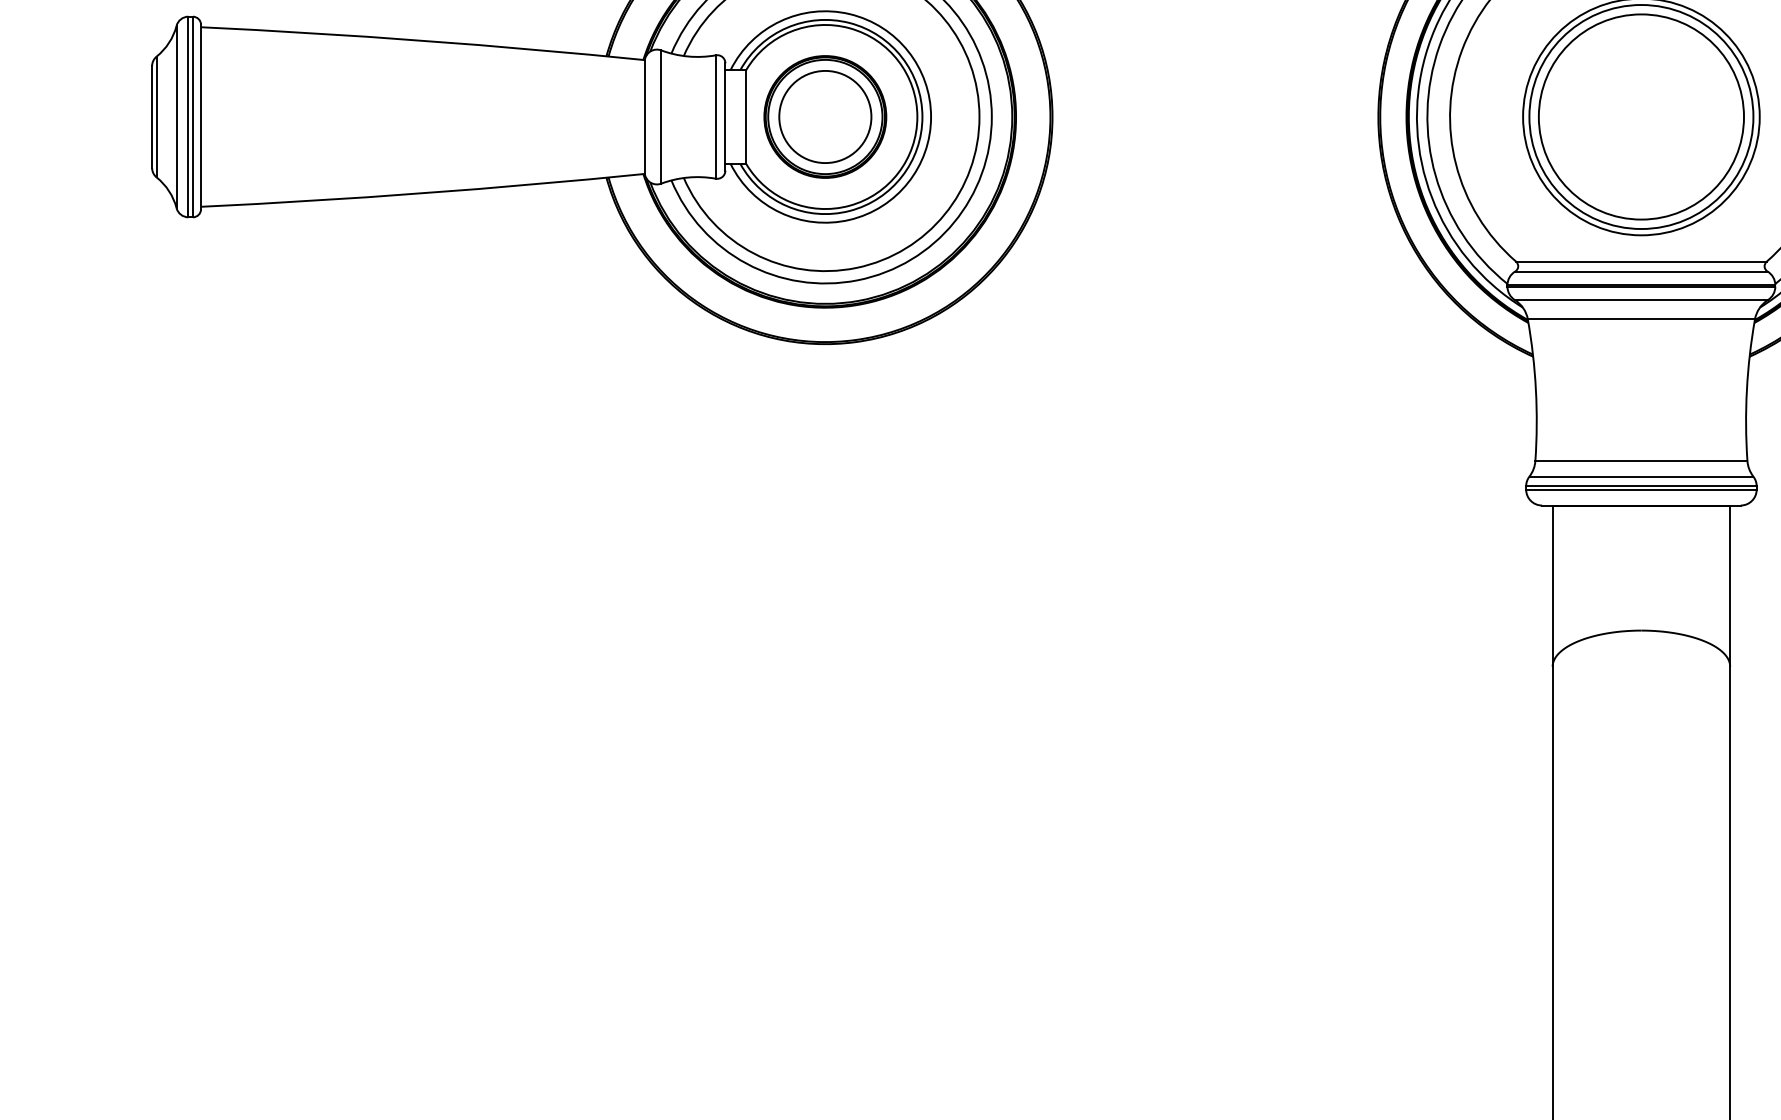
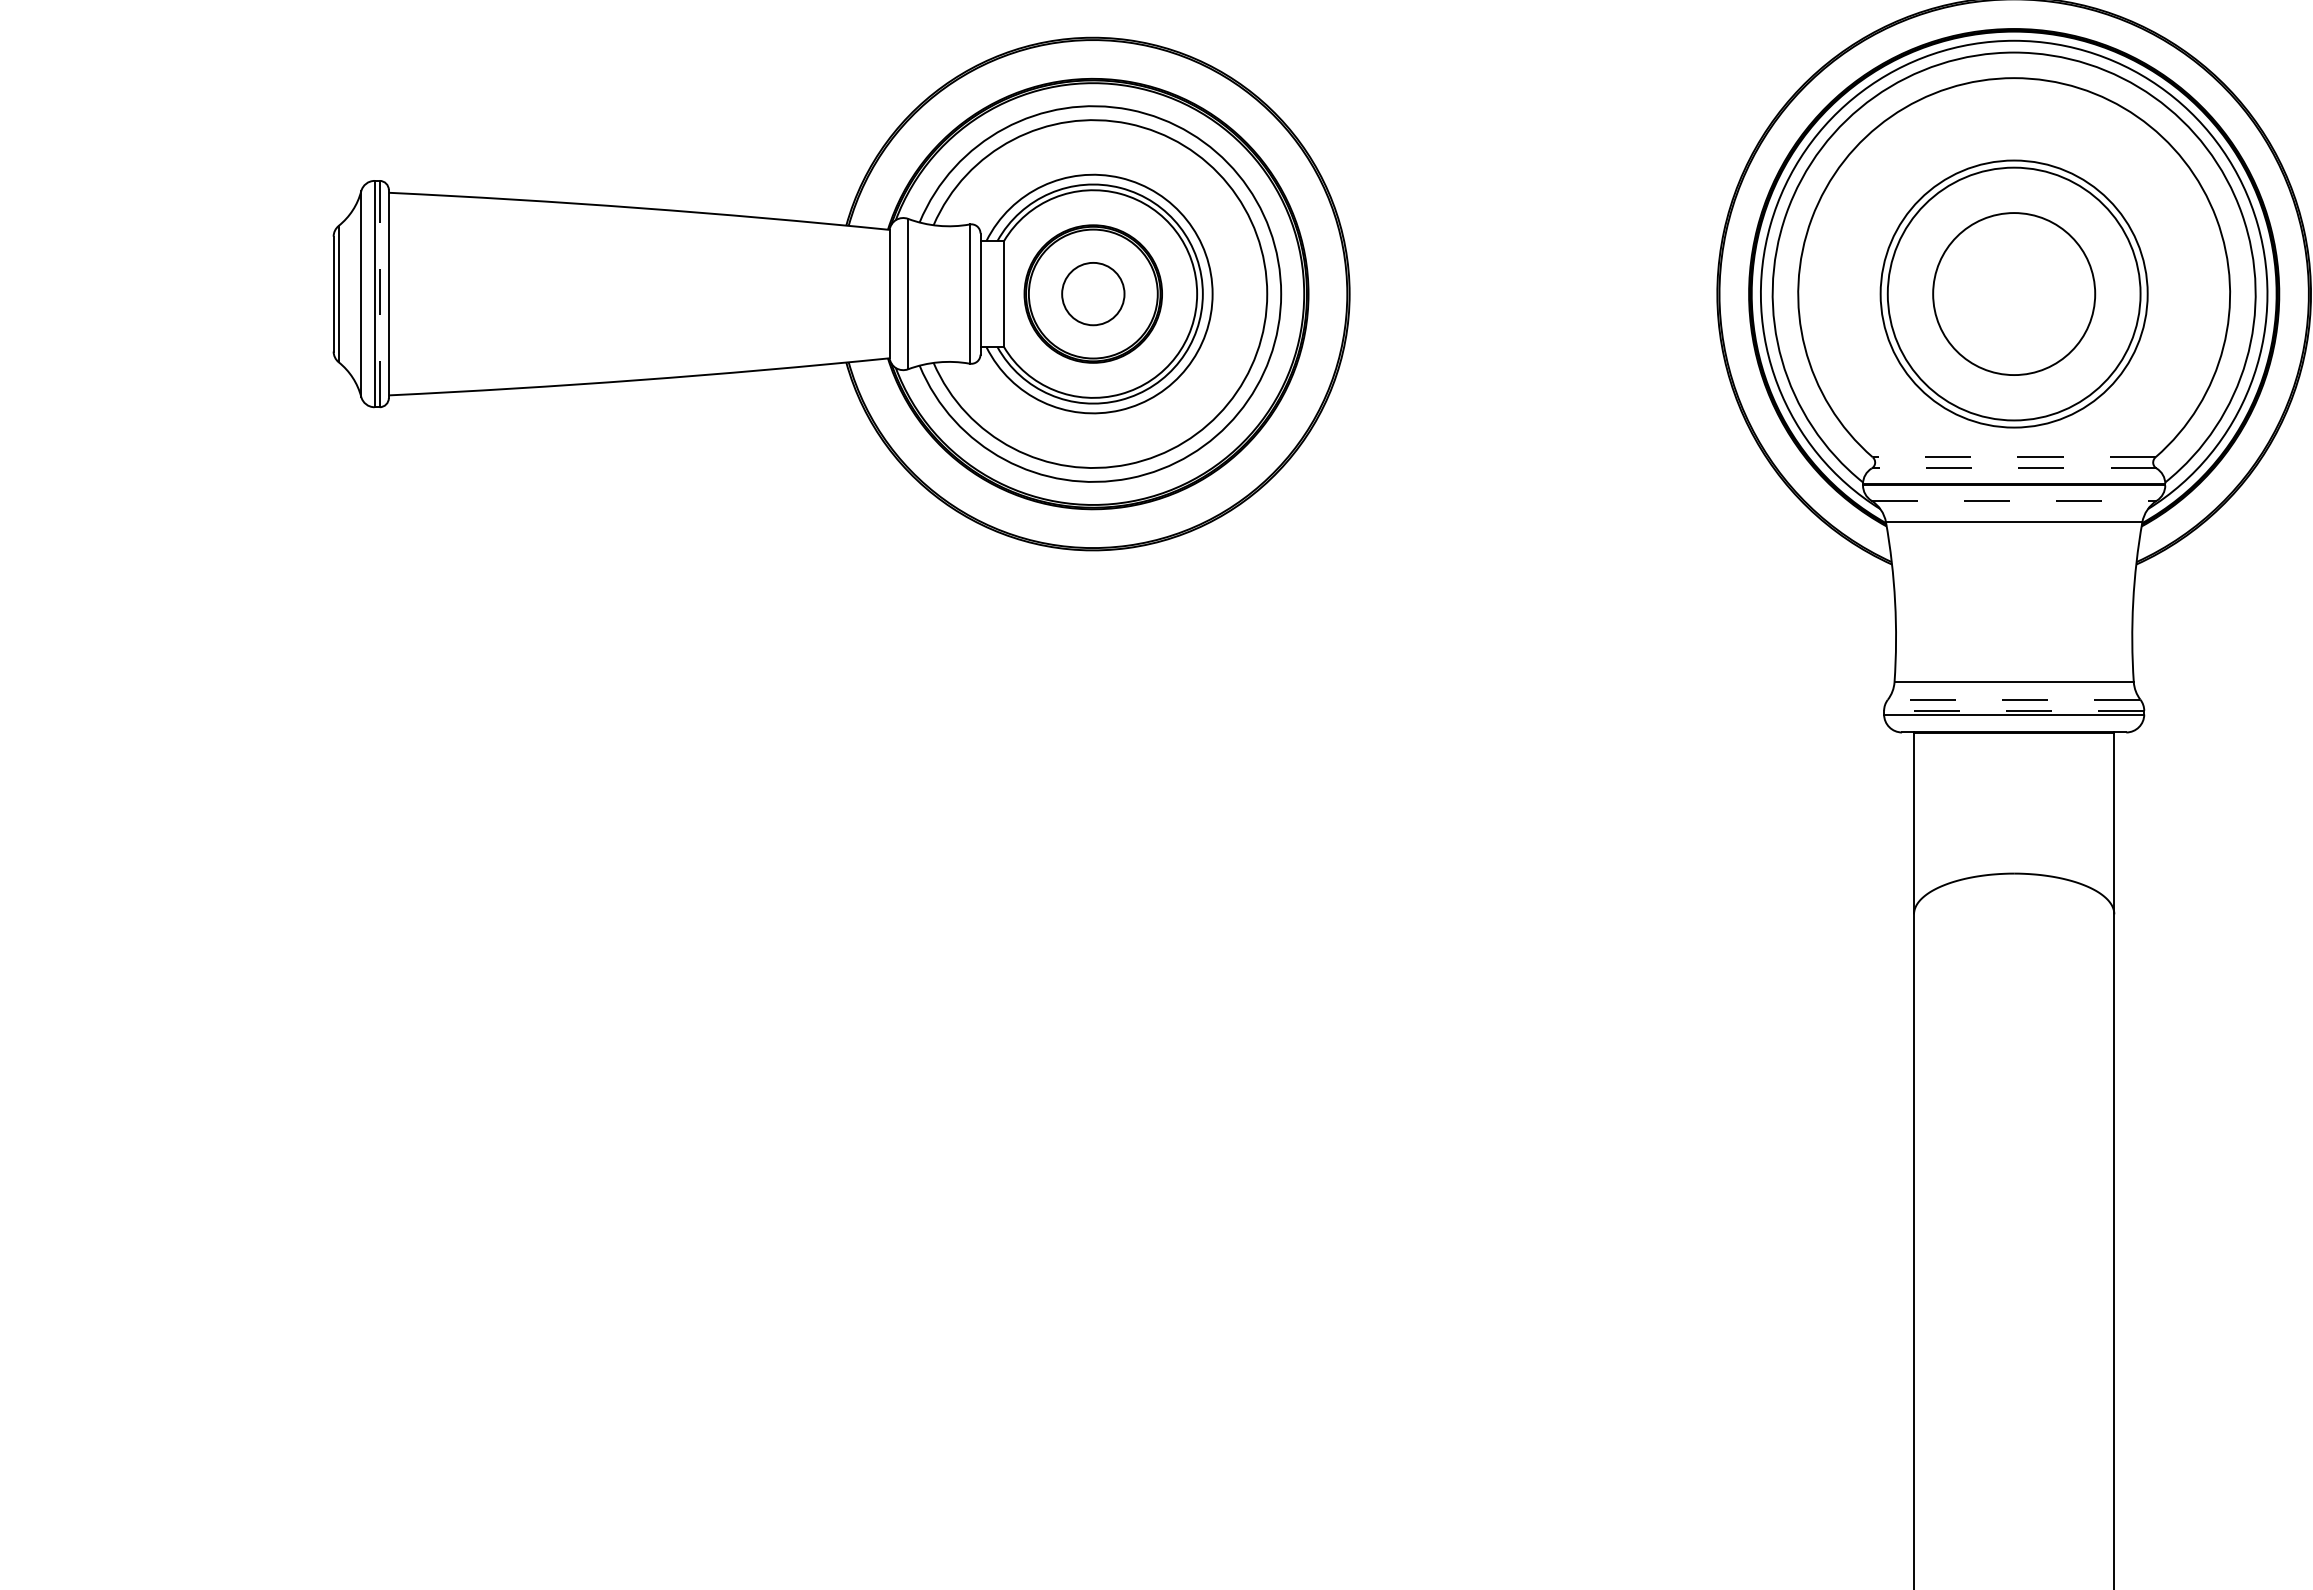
line: (192, 116) -> (379, 293), solid -> dashed
circle: (1640, 116) -> (2013, 293), size x0.7
circle: (825, 117) -> (1093, 294), size x0.6
line: (1640, 261) -> (2013, 457), solid -> dashed
line: (1640, 271) -> (2013, 468), solid -> dashed
line: (1641, 299) -> (2014, 500), solid -> dashed
line: (1640, 476) -> (2013, 699), solid -> dashed
line: (1640, 486) -> (2013, 710), solid -> dashed

